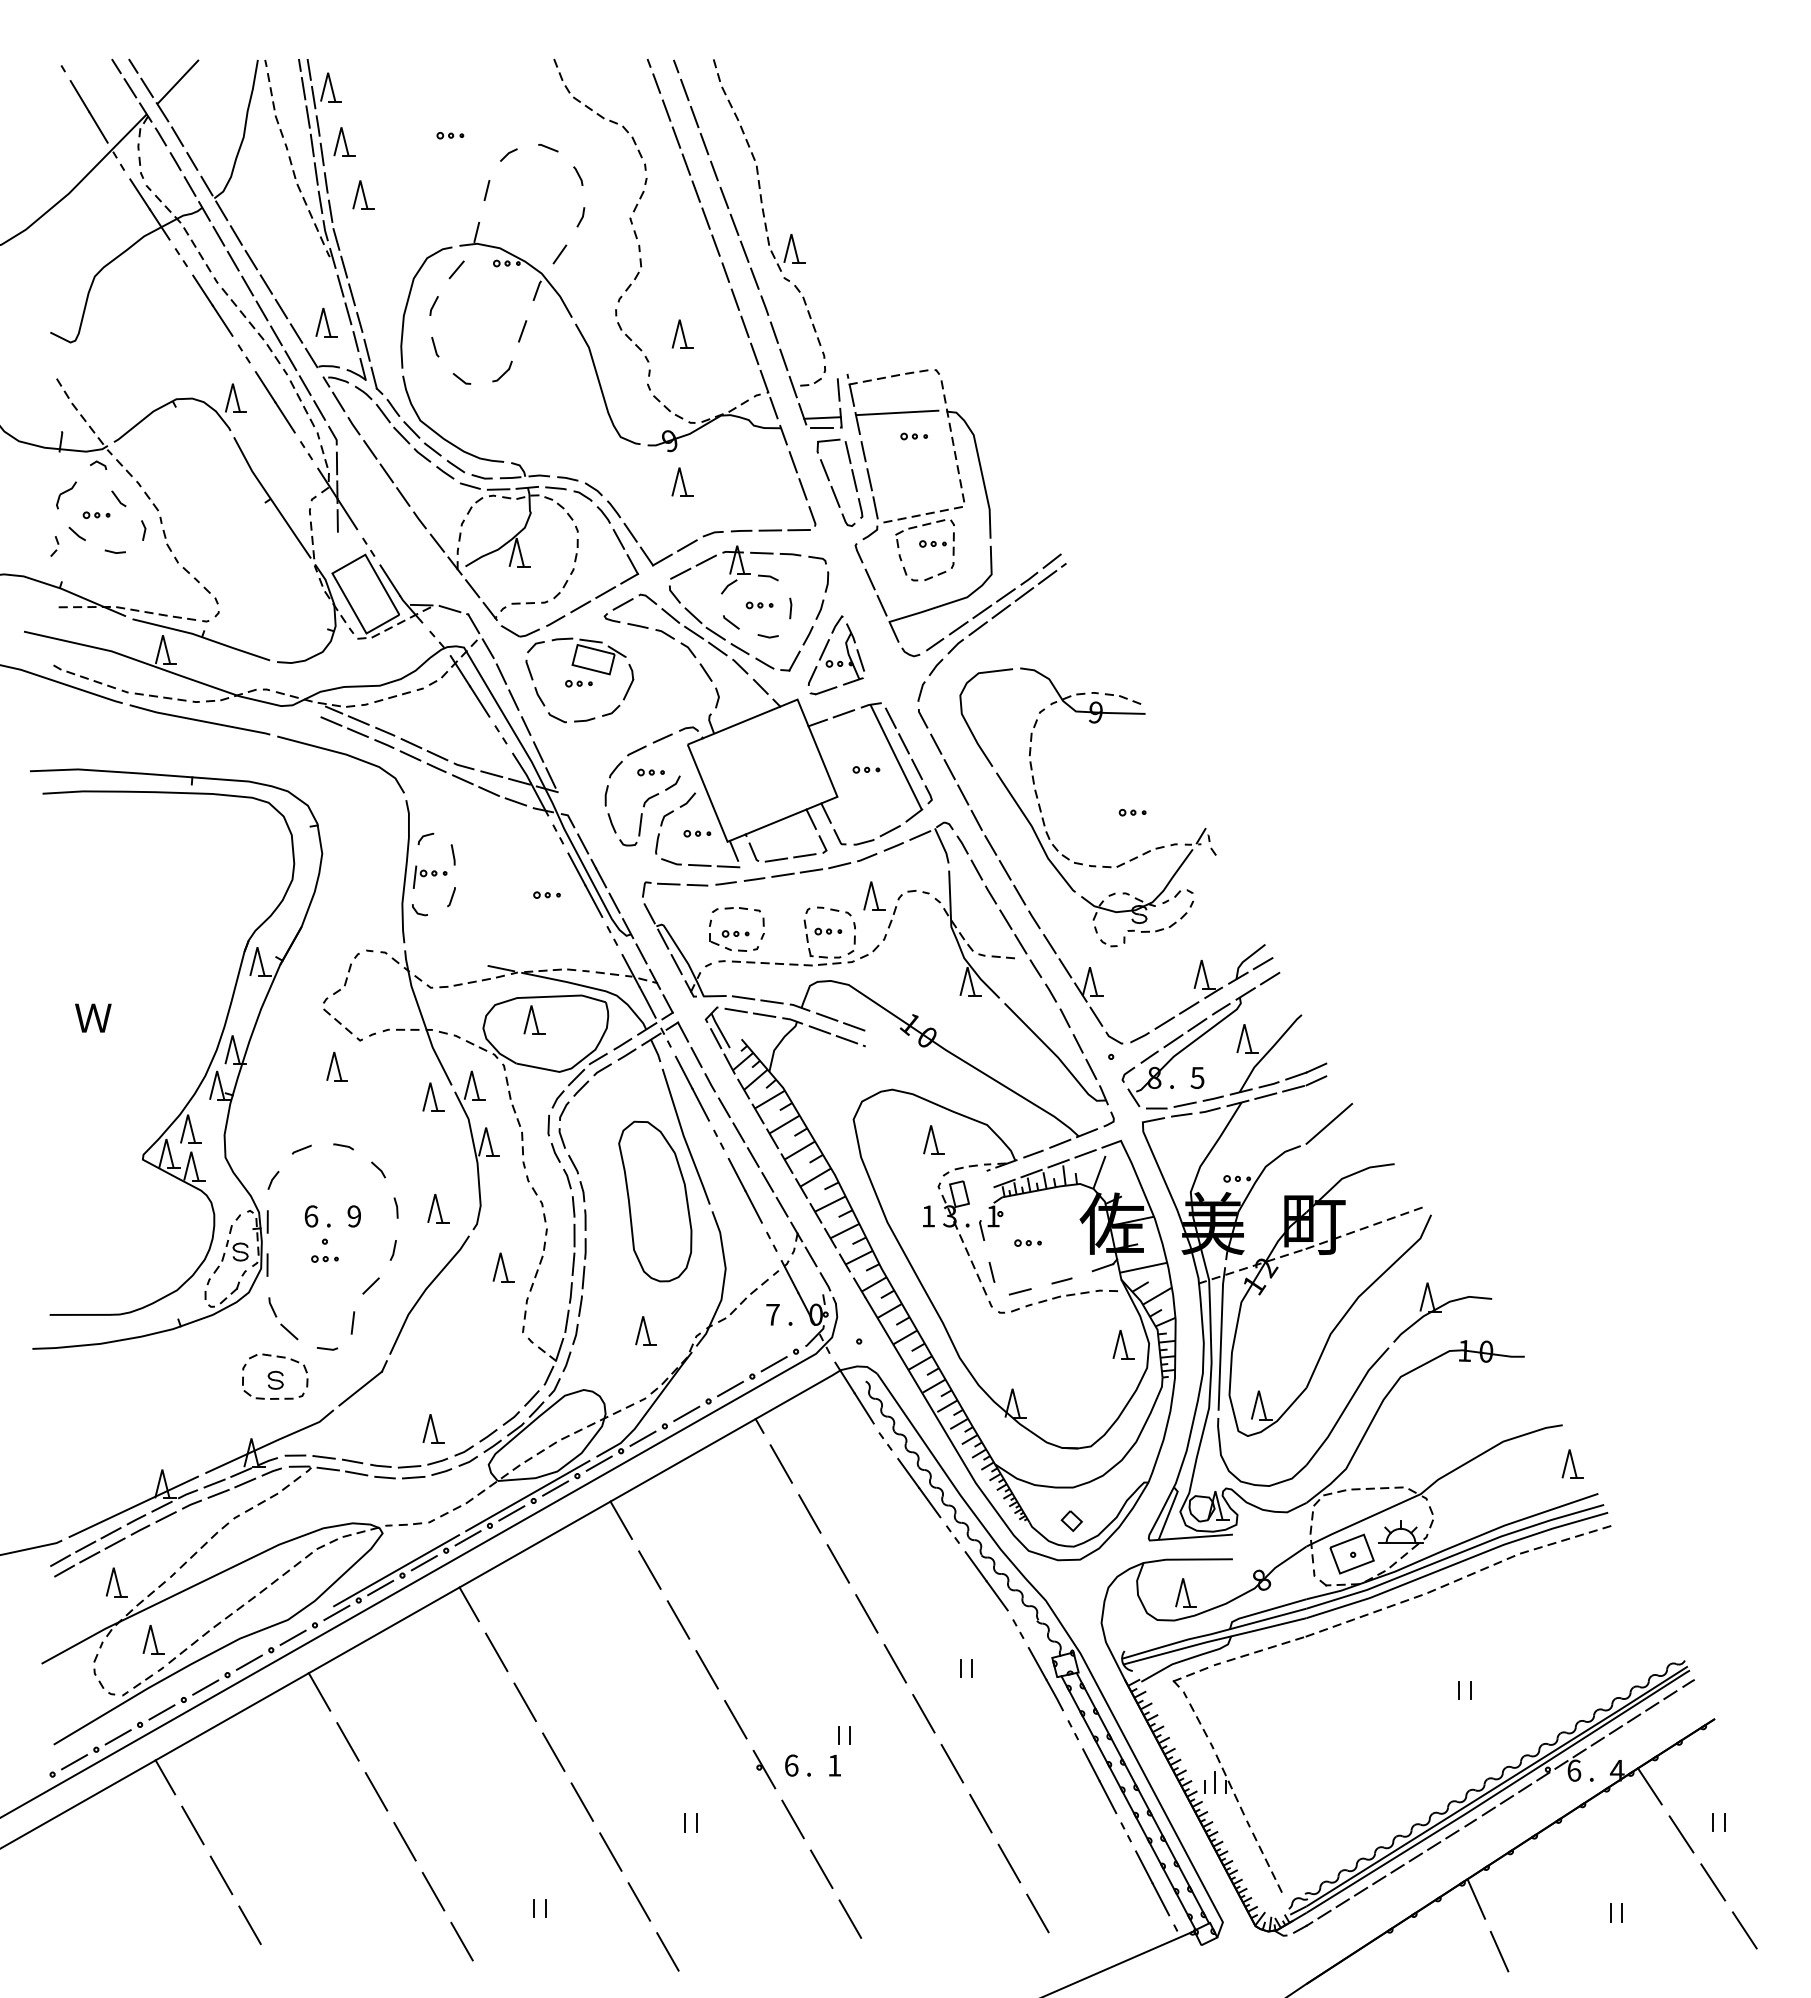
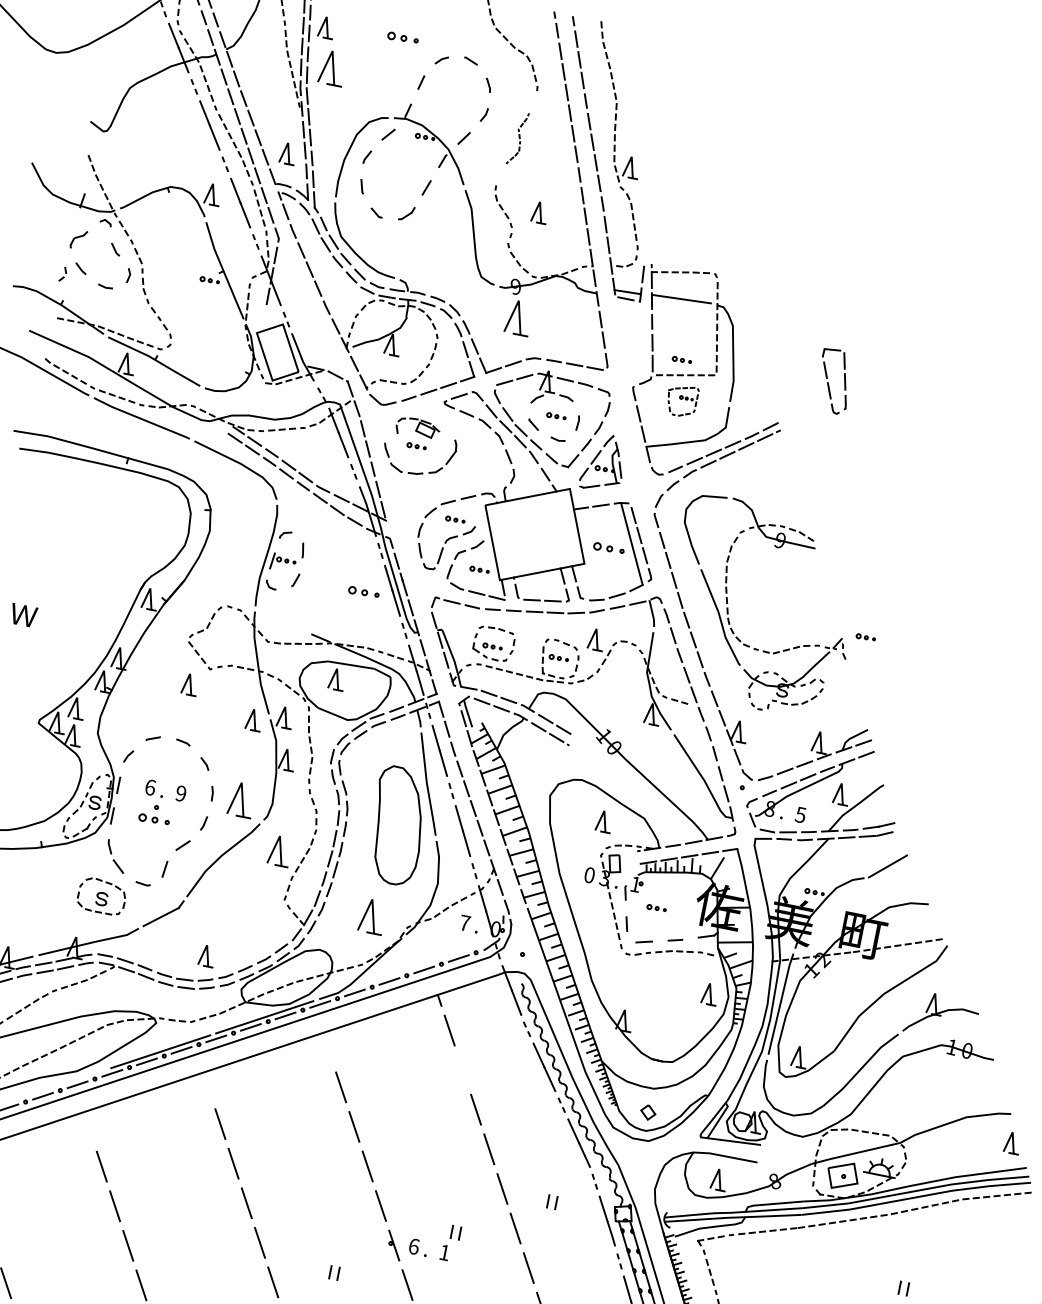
part: (450, 135) -> (403, 38), size x1.6
part: (363, 194) -> (332, 67), size x1.6
part: (632, 240) -> (517, 138), size x0.6
part: (913, 436) -> (681, 360), moved
part: (682, 481) -> (519, 317), size x1.6
part: (832, 486) -> (828, 382), moved
part: (96, 514) -> (209, 280), moved
part: (924, 550) -> (681, 400), size x0.7
part: (575, 658) -> (417, 428), size x0.6
part: (866, 769) -> (609, 548), size x1.6
part: (1132, 812) -> (865, 637), moved
part: (546, 894) -> (363, 591), size x1.6
part: (438, 1208) -> (242, 800), size x1.6
text: (928, 1216) -> (589, 875), 1 -> 0
part: (324, 1258) -> (153, 819), size x1.6
part: (503, 1267) -> (279, 851), size x1.4
part: (645, 1330) -> (372, 916), size x1.6
line: (809, 1513) -> (462, 1069), removed
line: (621, 1519) -> (328, 1047), removed
line: (468, 1604) -> (207, 1086), removed
line: (319, 1691) -> (88, 1126), removed

